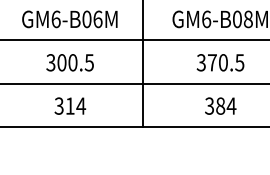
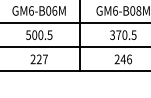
text: (50, 61) -> (28, 34), 300.5 -> 500.5
text: (70, 106) -> (39, 59), 314 -> 227
text: (219, 106) -> (122, 59), 384 -> 246

